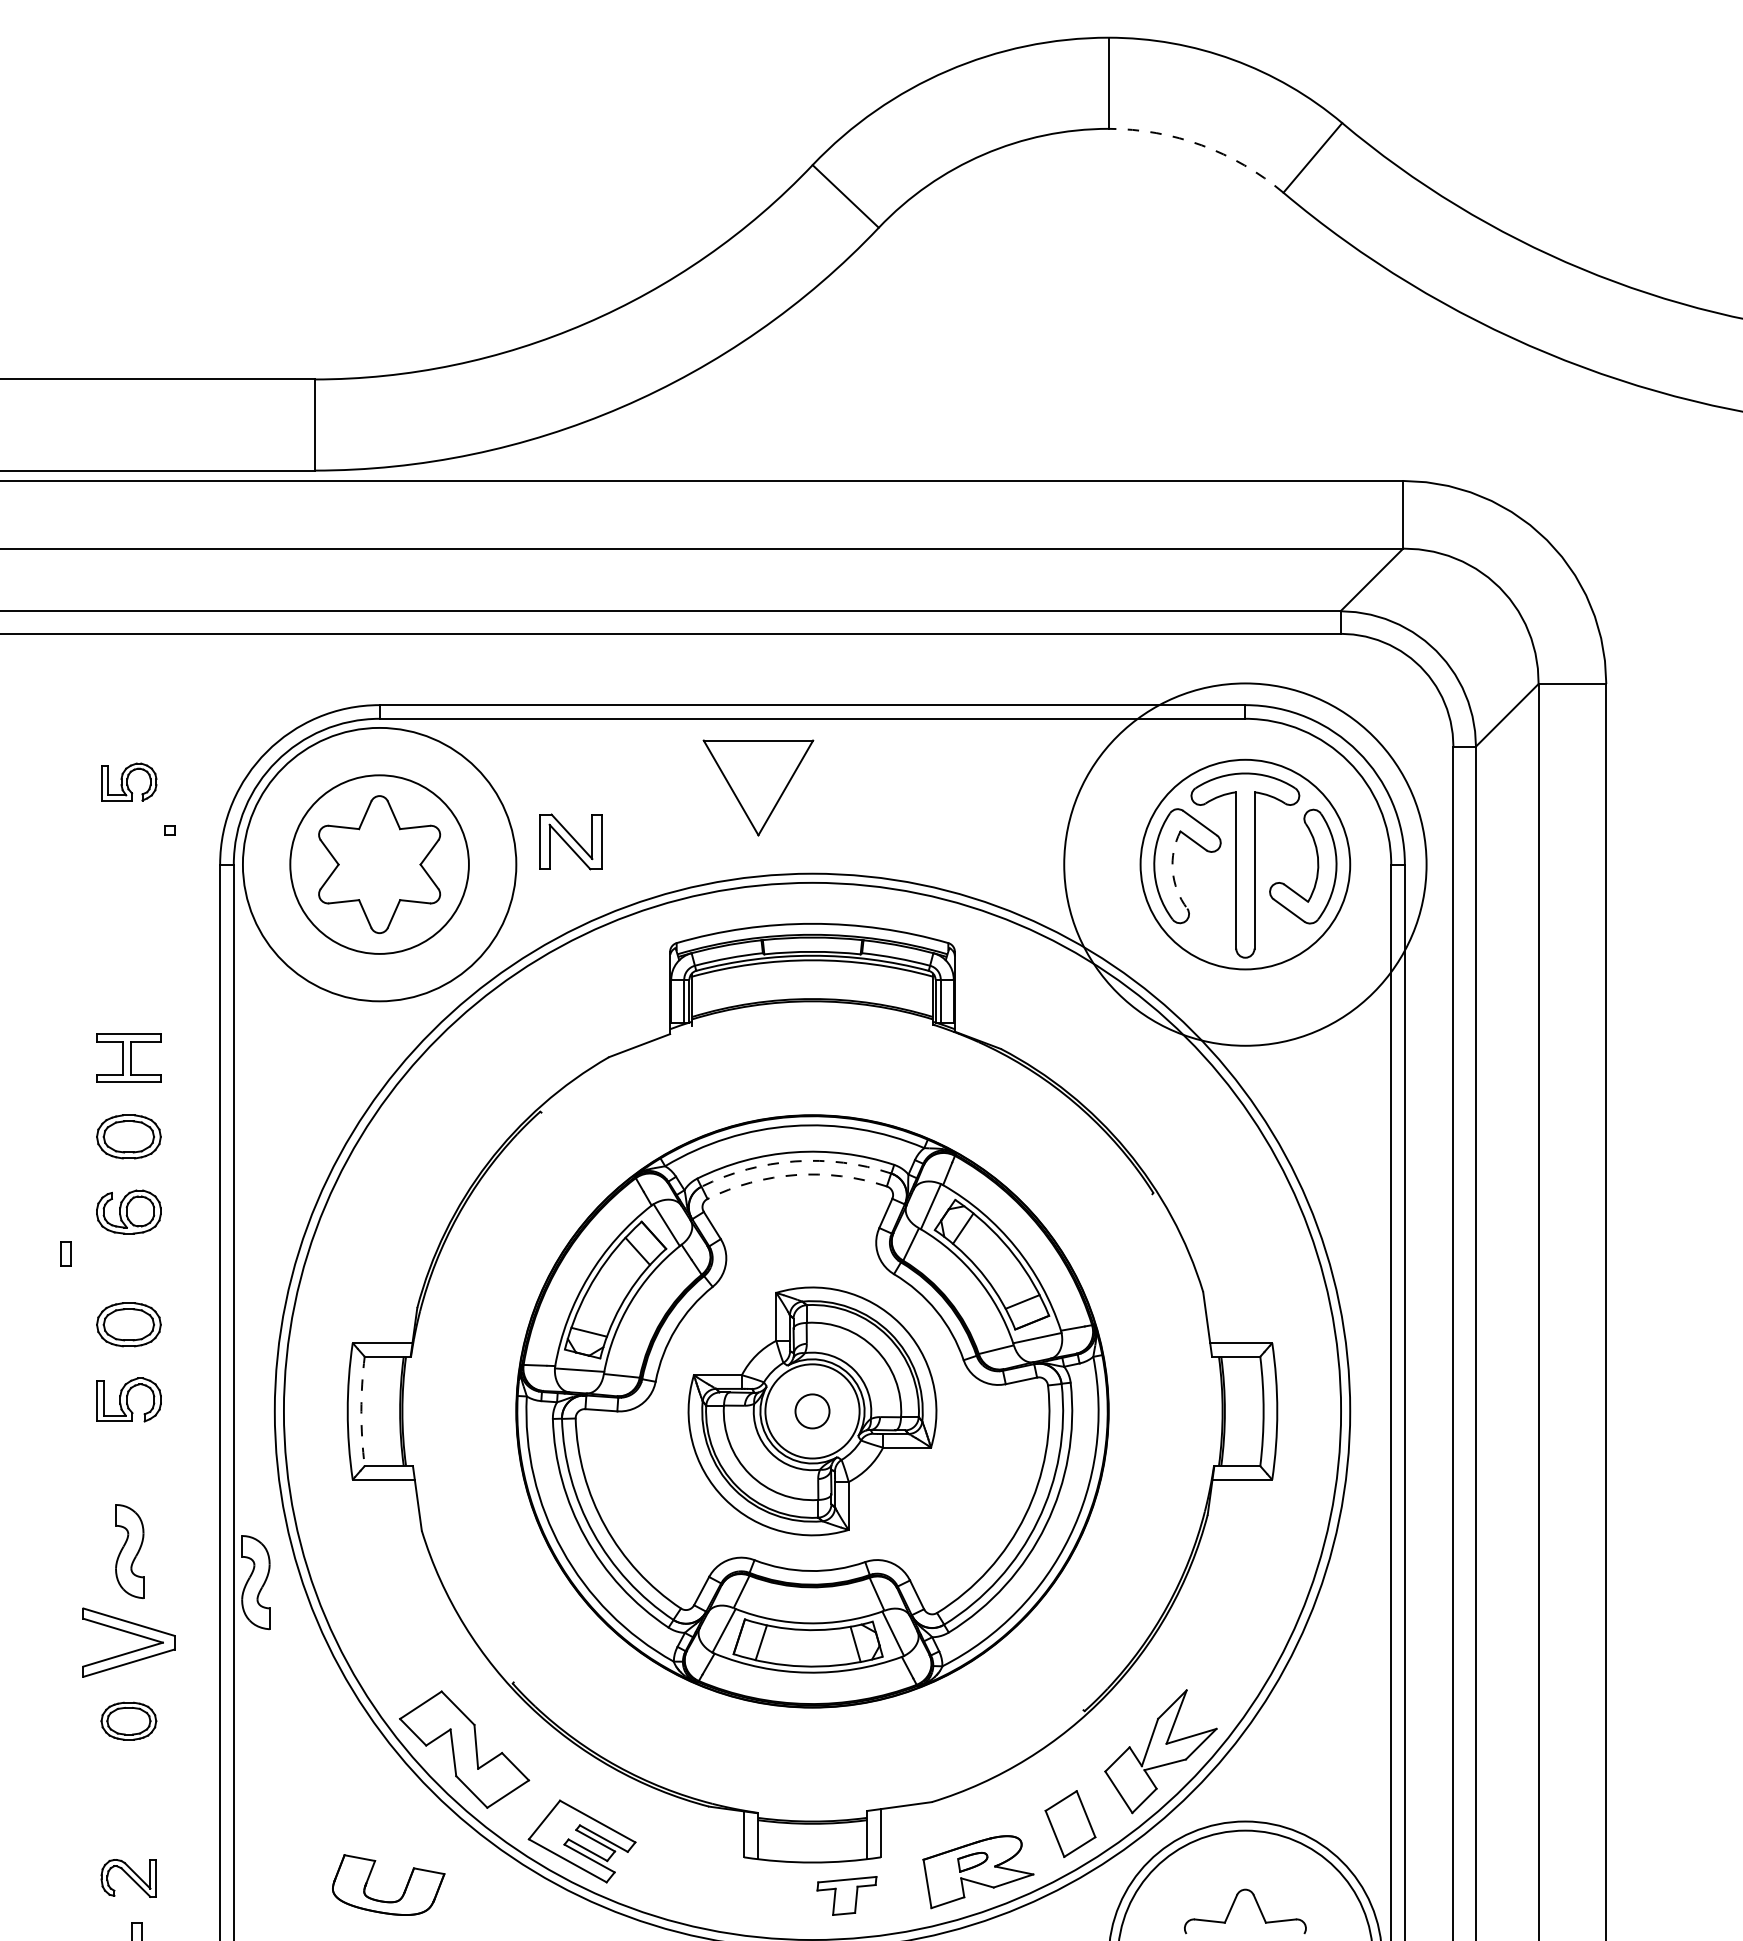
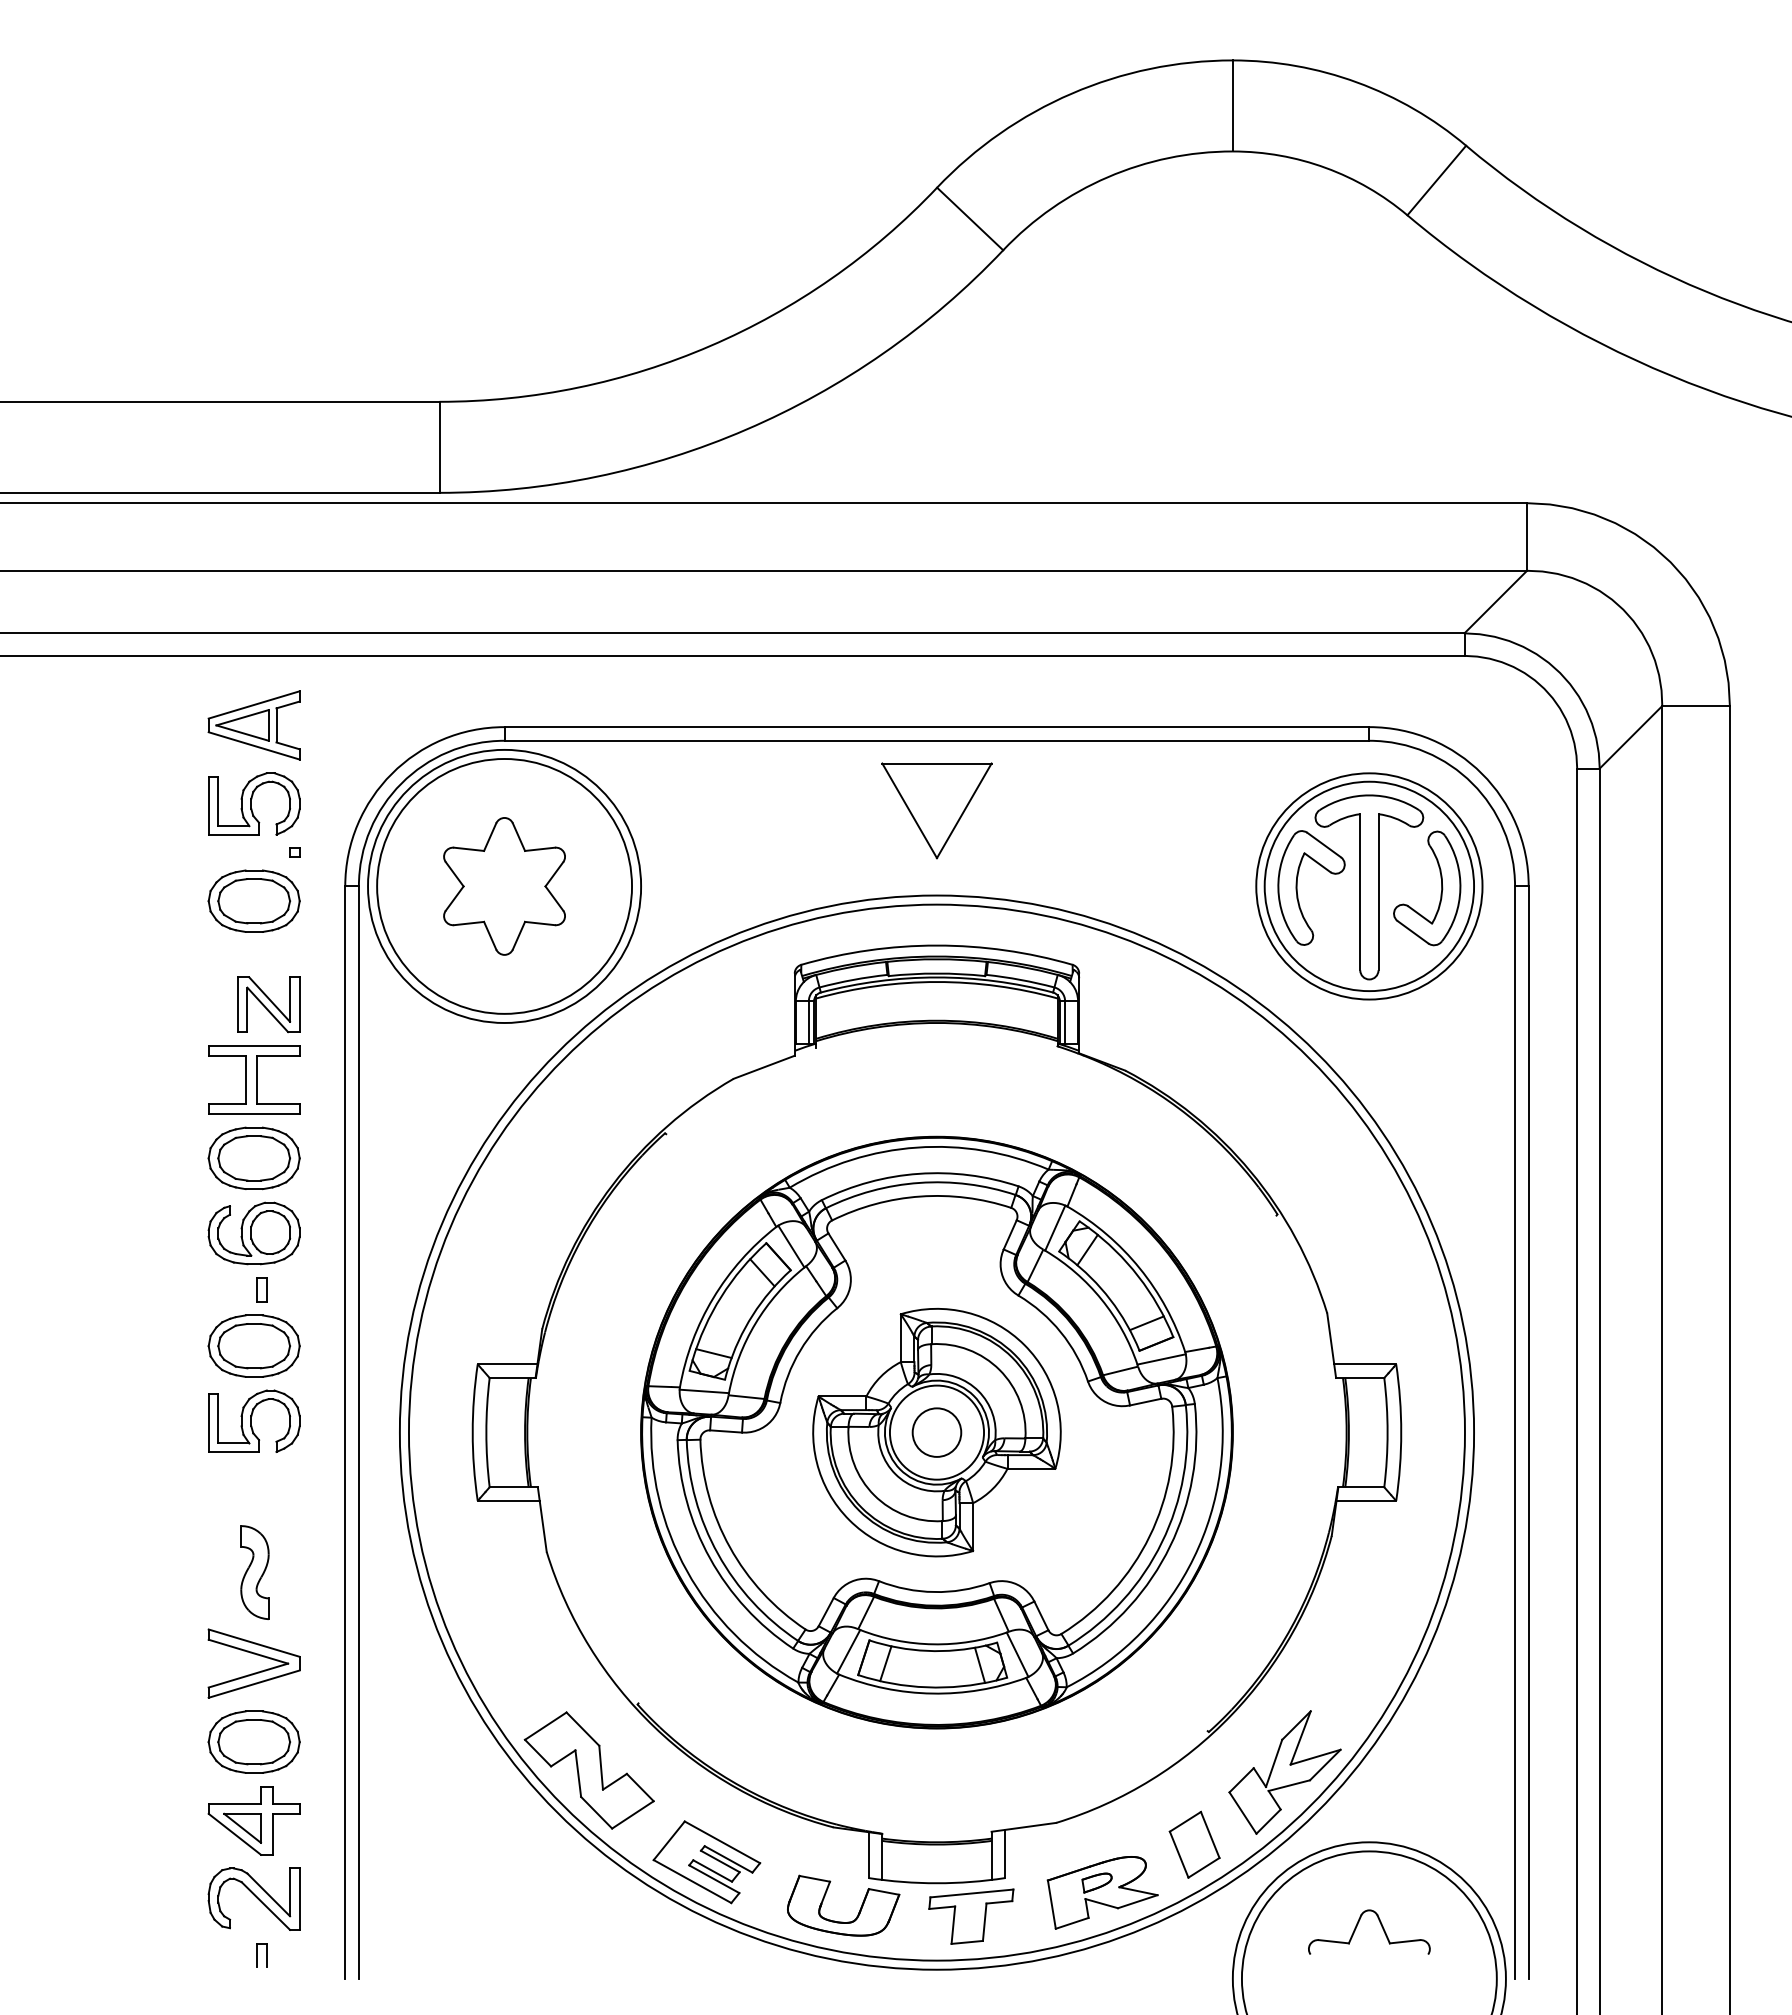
arc: (1201, 144) -> (1325, 167), dashed -> solid
part: (128, 703) -> (253, 725), added
part: (129, 781) -> (254, 803), size x1.67
part: (757, 787) -> (936, 810), moved
part: (570, 841) -> (268, 1004), moved
circle: (379, 863) -> (504, 885), size x1.43
circle: (1245, 864) -> (1369, 886), size x0.62
arc: (1172, 870) -> (1296, 892), dashed -> solid
part: (128, 878) -> (253, 900), added
part: (129, 1057) -> (254, 1079), size x1.43
part: (128, 1136) -> (253, 1158), size x1.43
arc: (795, 1161) -> (919, 1182), dashed -> solid
arc: (796, 1175) -> (920, 1196), dashed -> solid
part: (128, 1212) -> (253, 1233), size x1.43
part: (65, 1254) -> (261, 1289), moved
part: (128, 1324) -> (253, 1345), size x1.43
part: (129, 1399) -> (254, 1420), size x1.43
arc: (361, 1411) -> (486, 1432), dashed -> solid
circle: (812, 1411) -> (936, 1432), size x1.43
part: (255, 1582) -> (380, 1603), removed
part: (128, 1720) -> (253, 1741), size x1.67
part: (128, 1799) -> (253, 1820), added
part: (128, 1877) -> (253, 1898), size x1.67
part: (847, 1895) -> (971, 1916), size x1.43
part: (387, 1900) -> (842, 1921), moved

